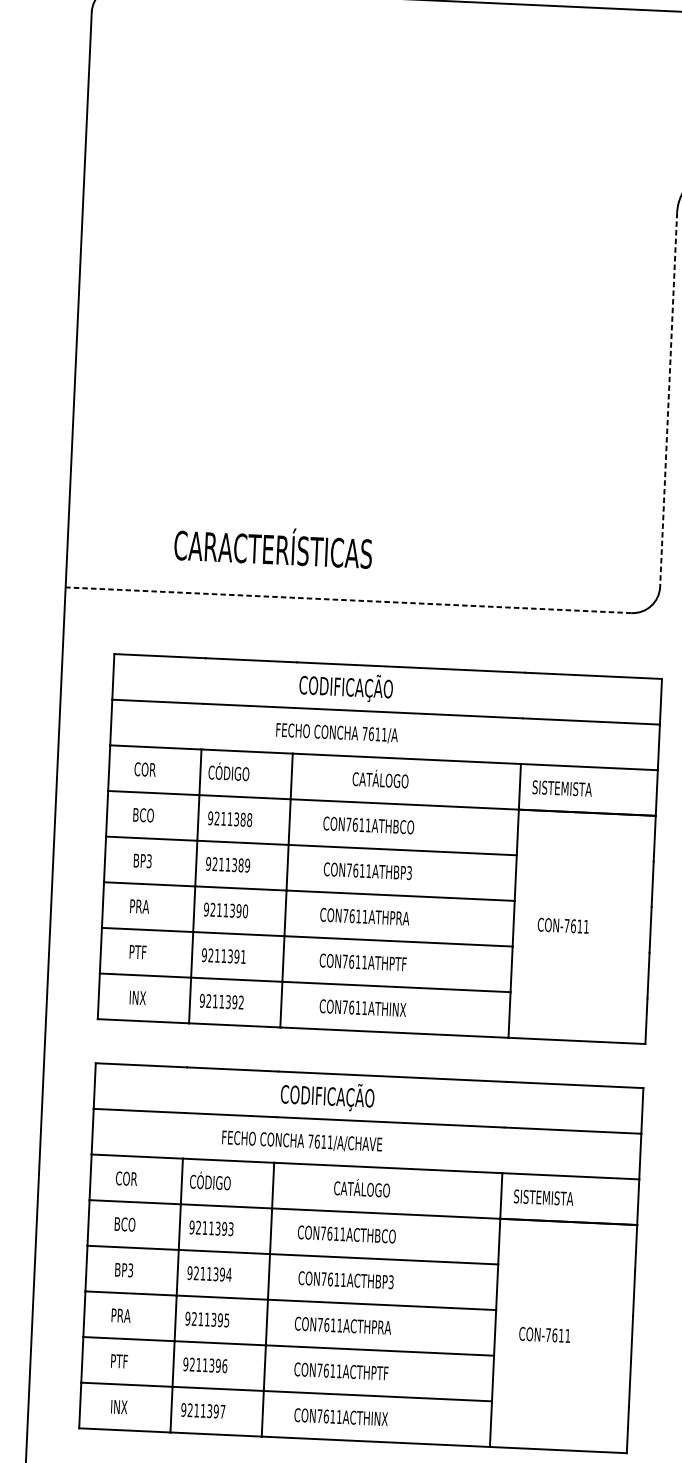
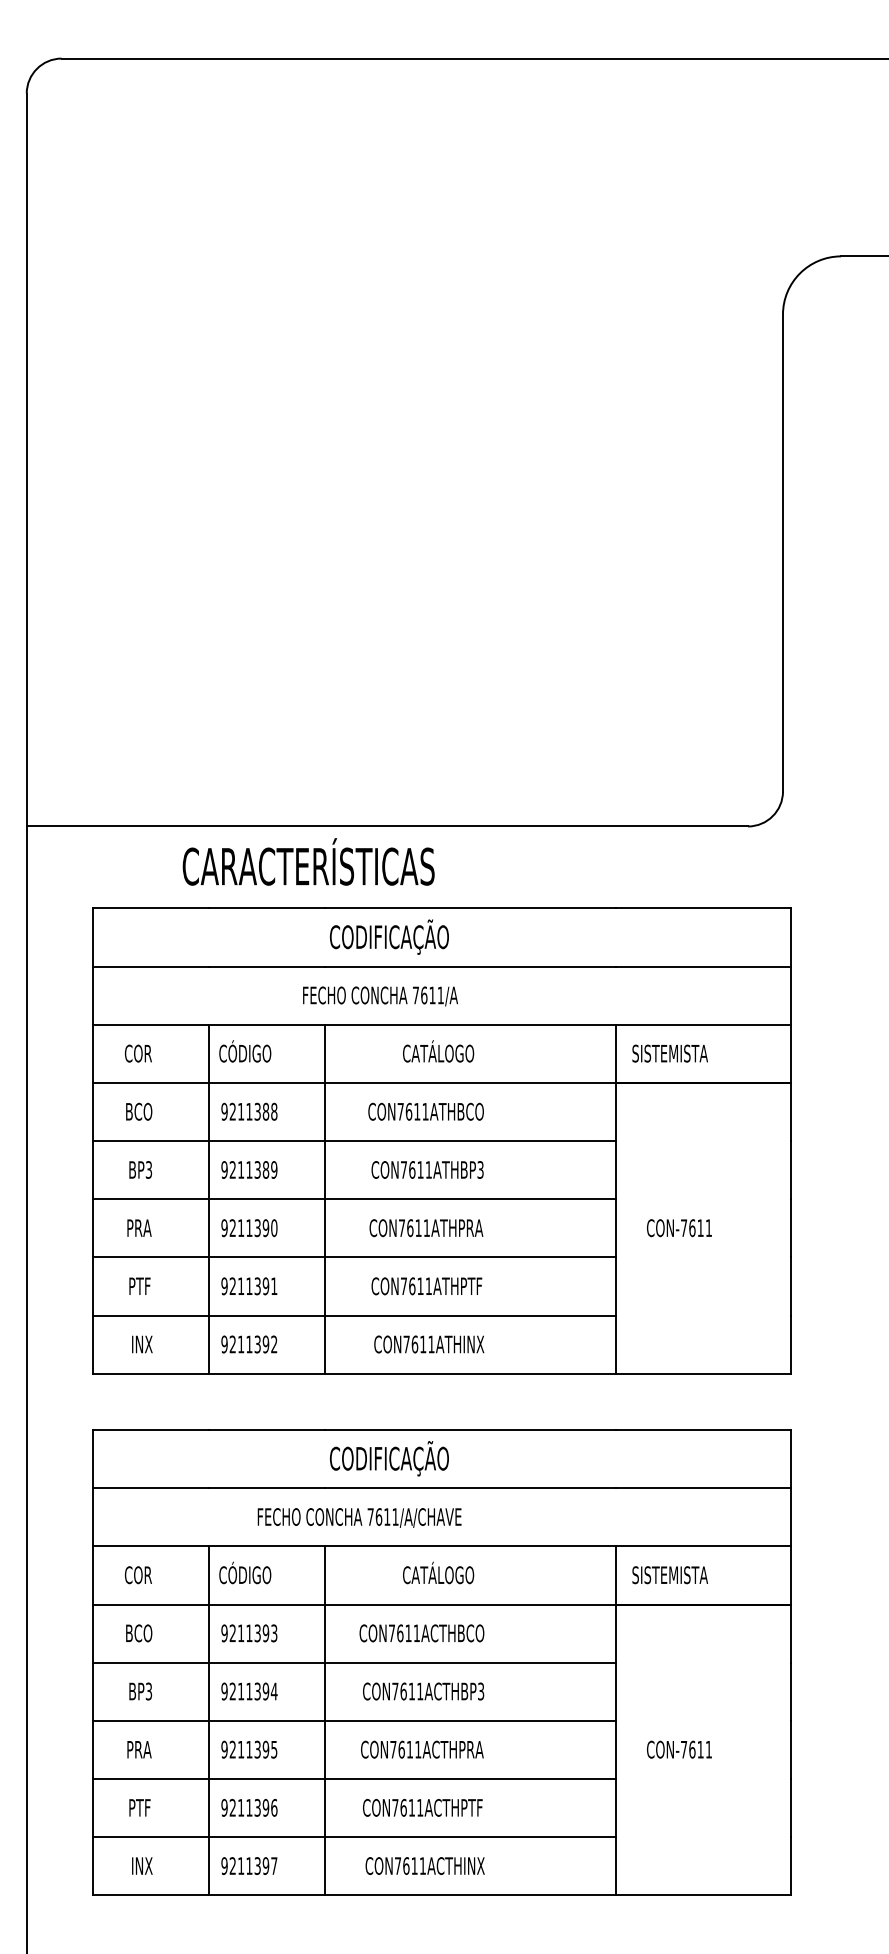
line: (668, 400) -> (782, 553), dashed -> solid
text: (273, 545) -> (308, 861), moved
line: (348, 600) -> (387, 826), dashed -> solid

